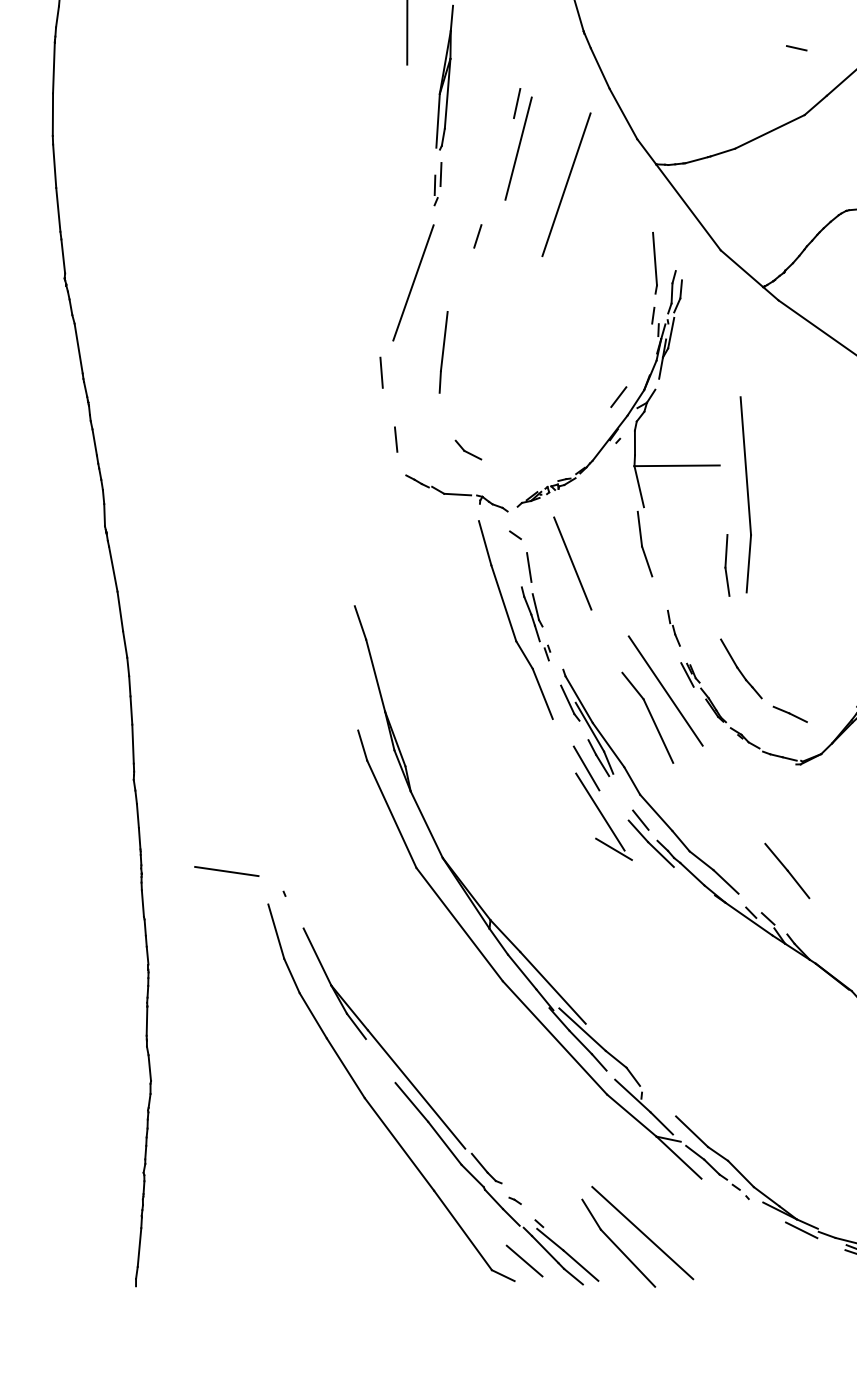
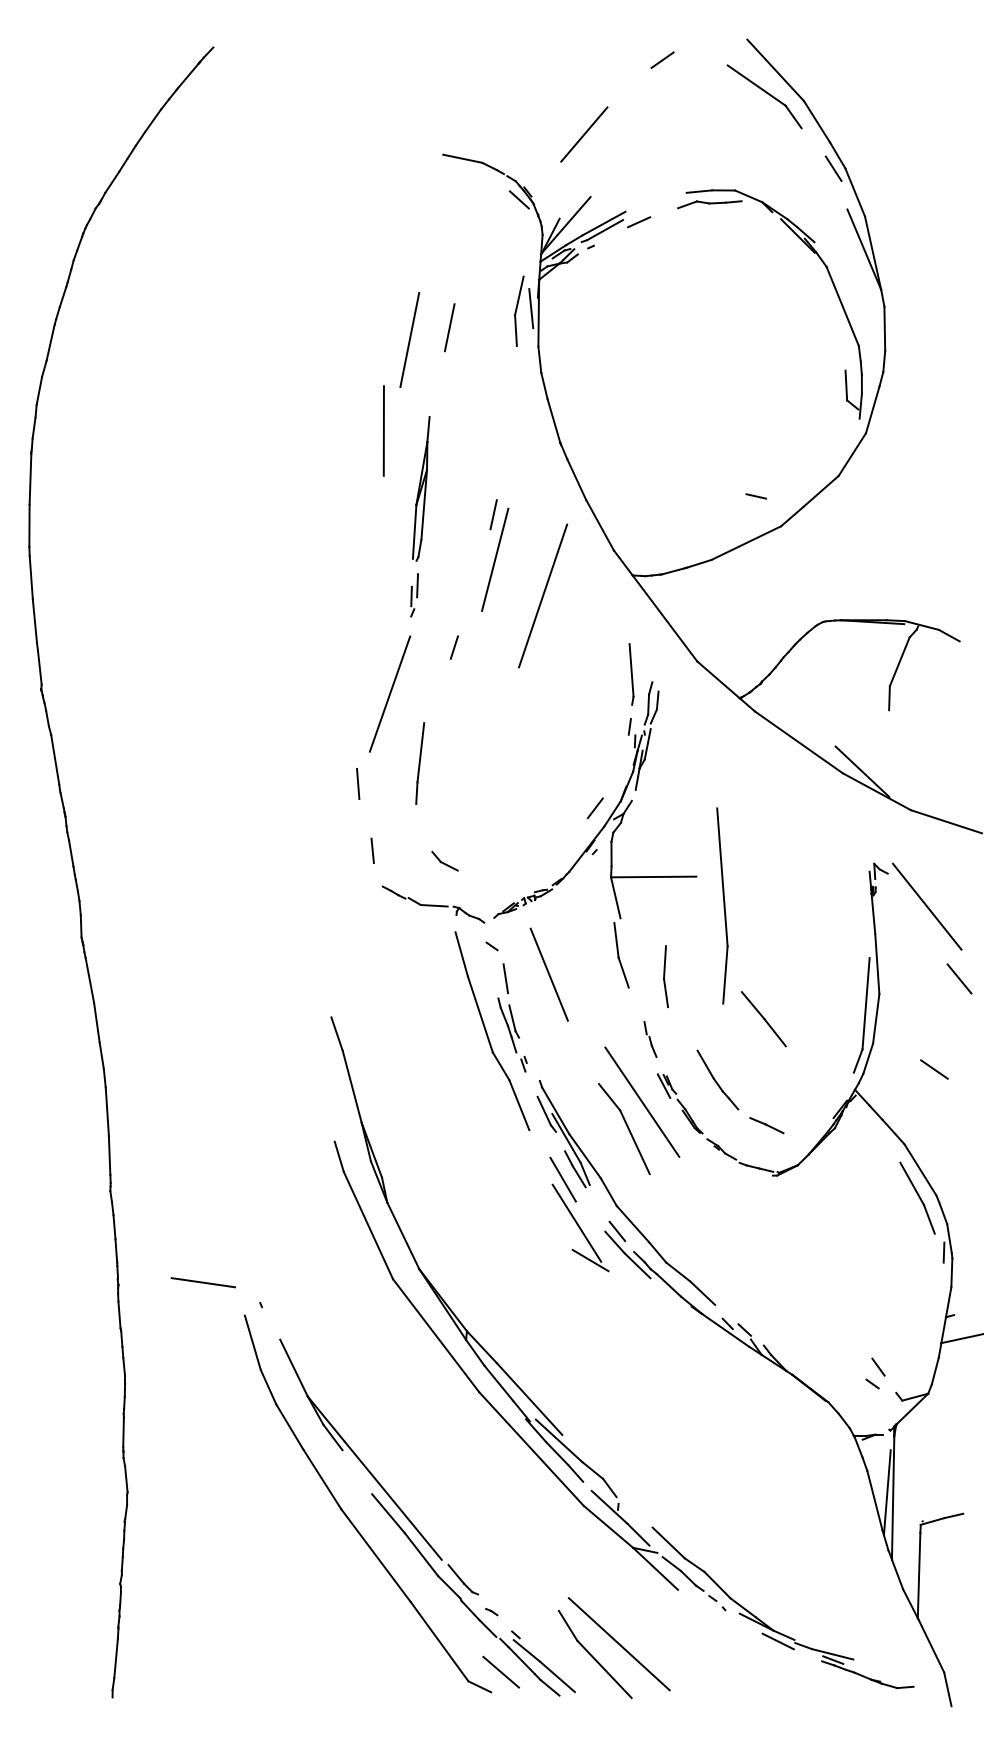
line: (795, 48) -> (755, 496), moved
part: (726, 565) -> (665, 976), moved
line: (786, 871) -> (763, 1019), moved

